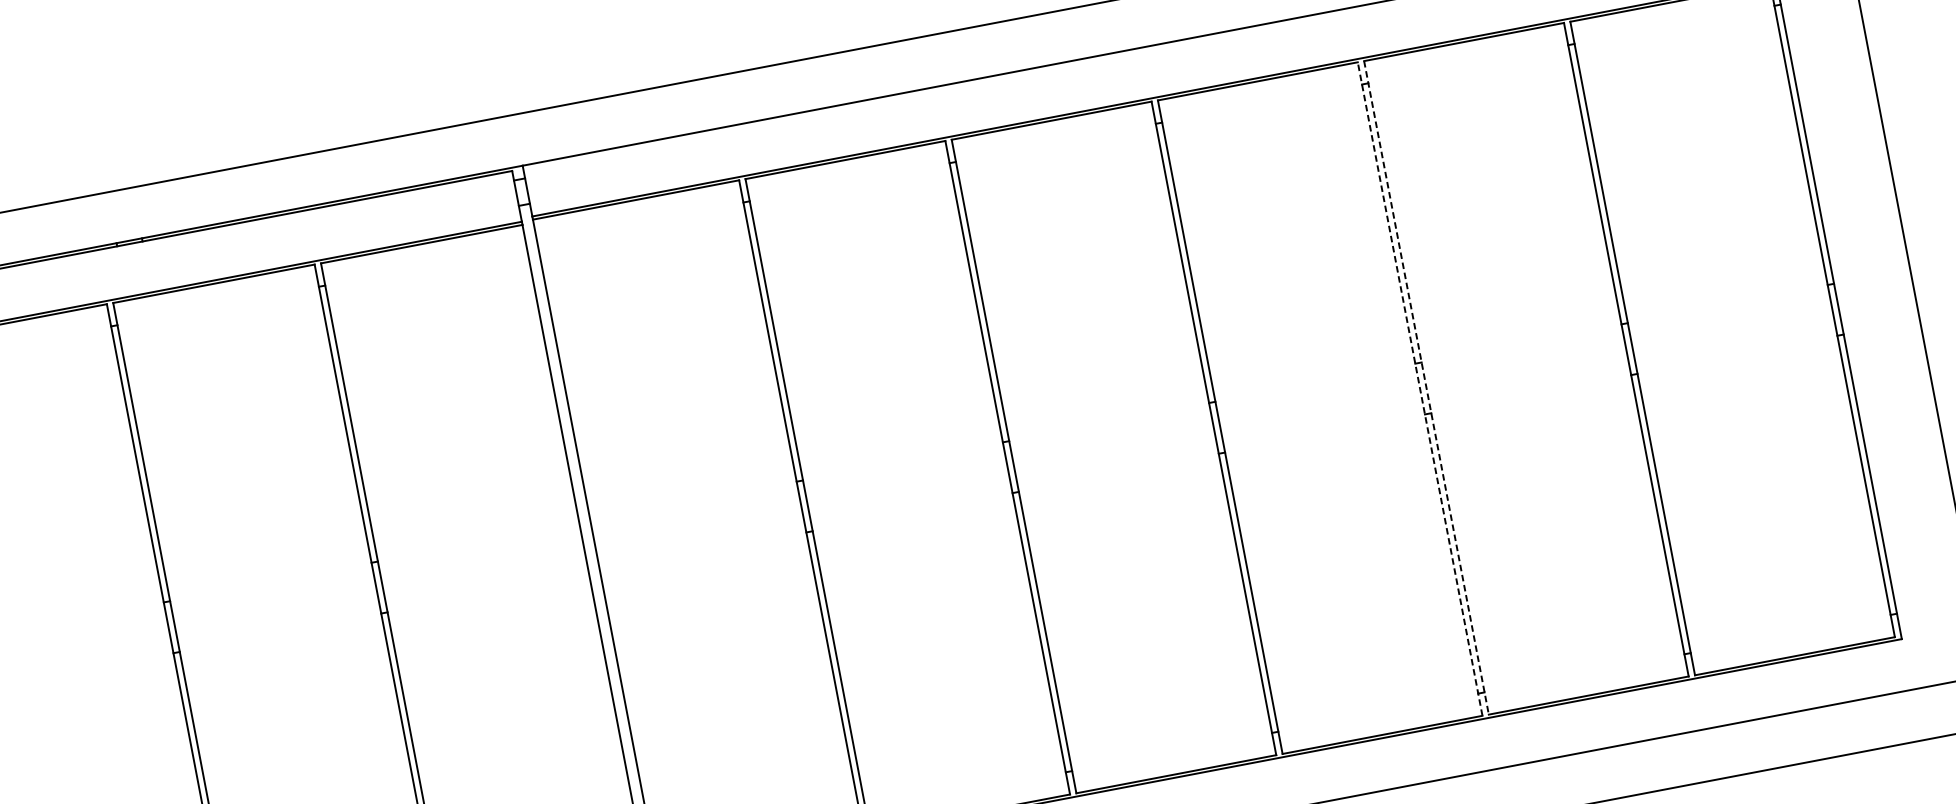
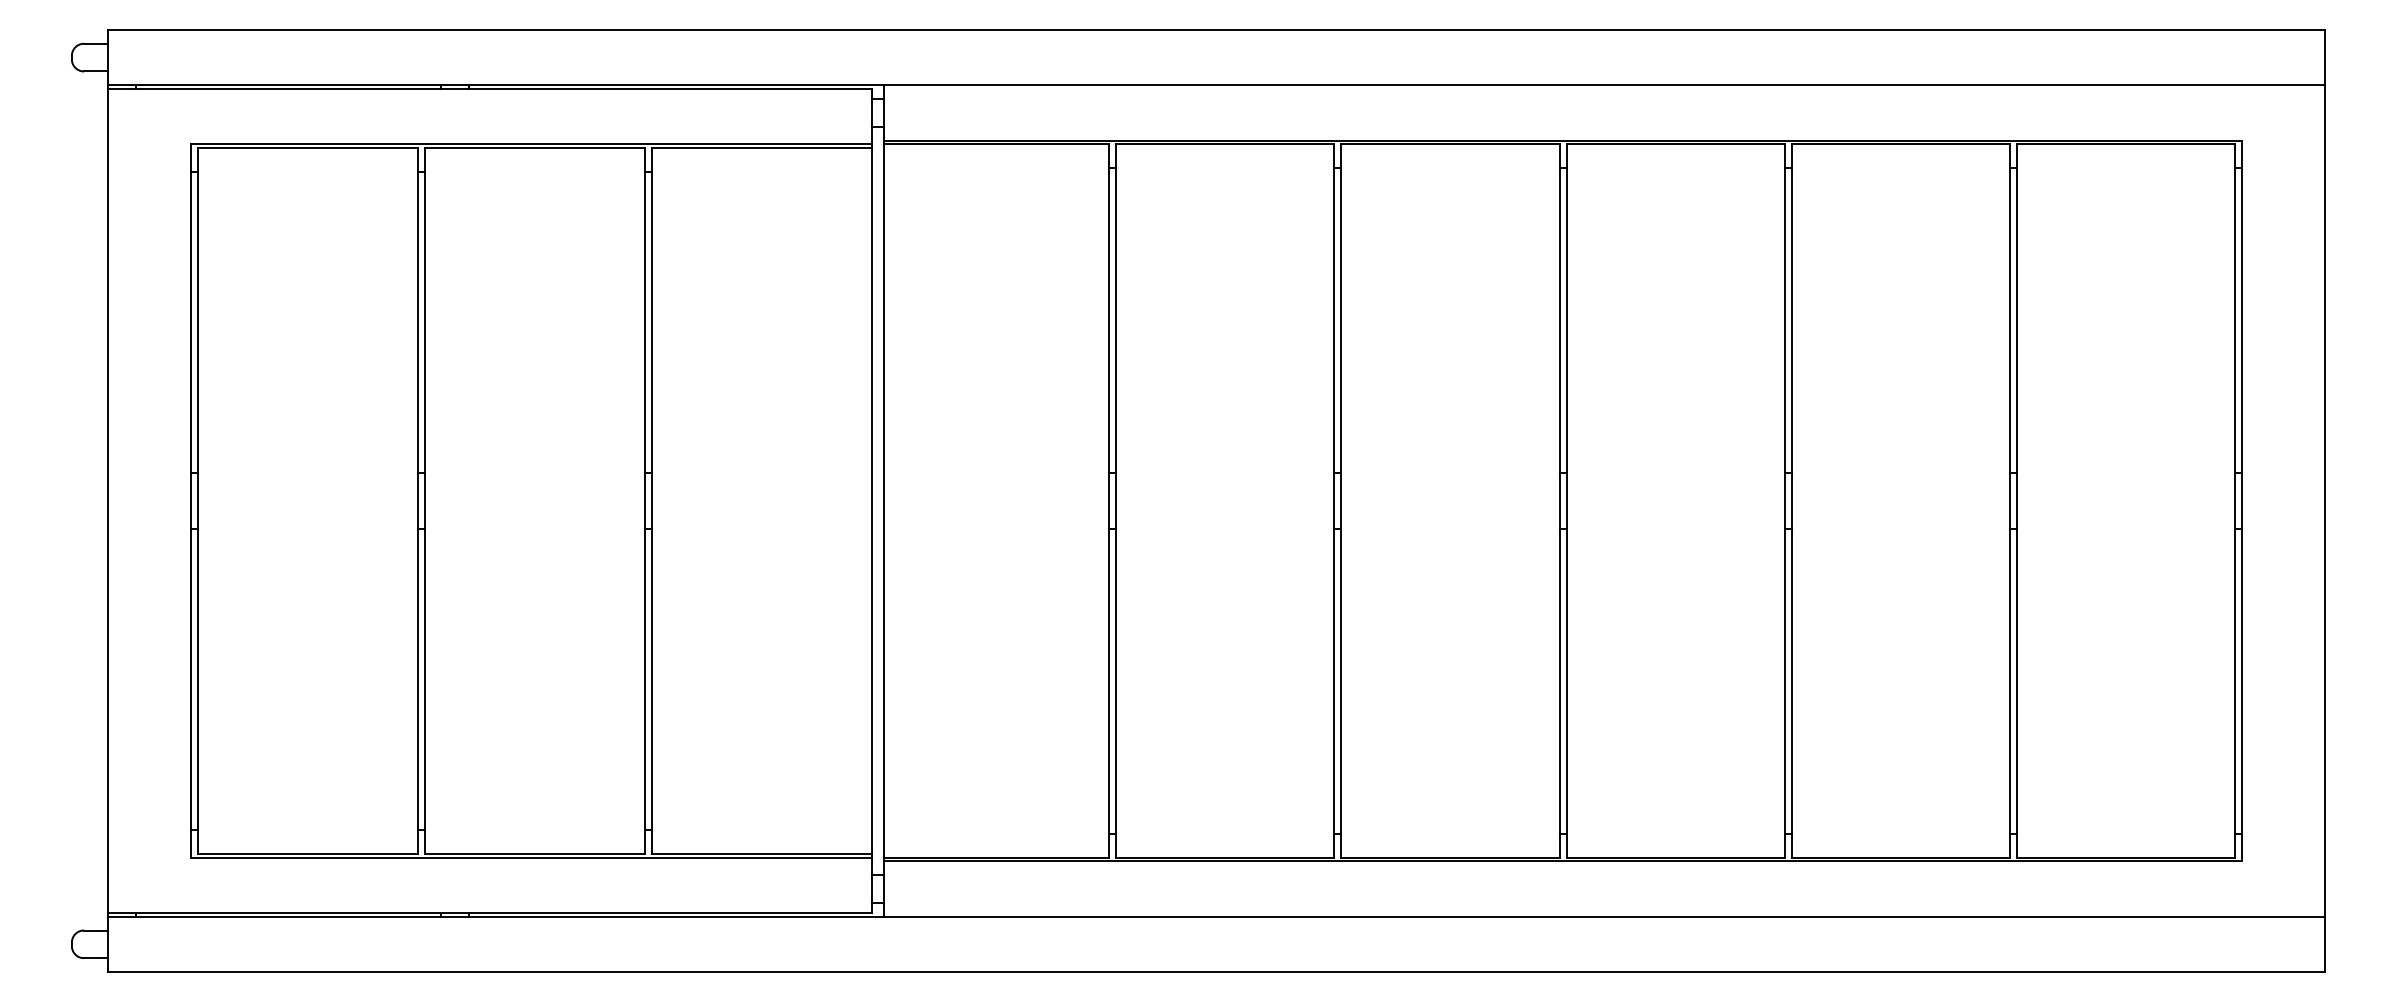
line: (1426, 388) -> (1791, 501), dashed -> solid
line: (1420, 389) -> (1784, 501), dashed -> solid

